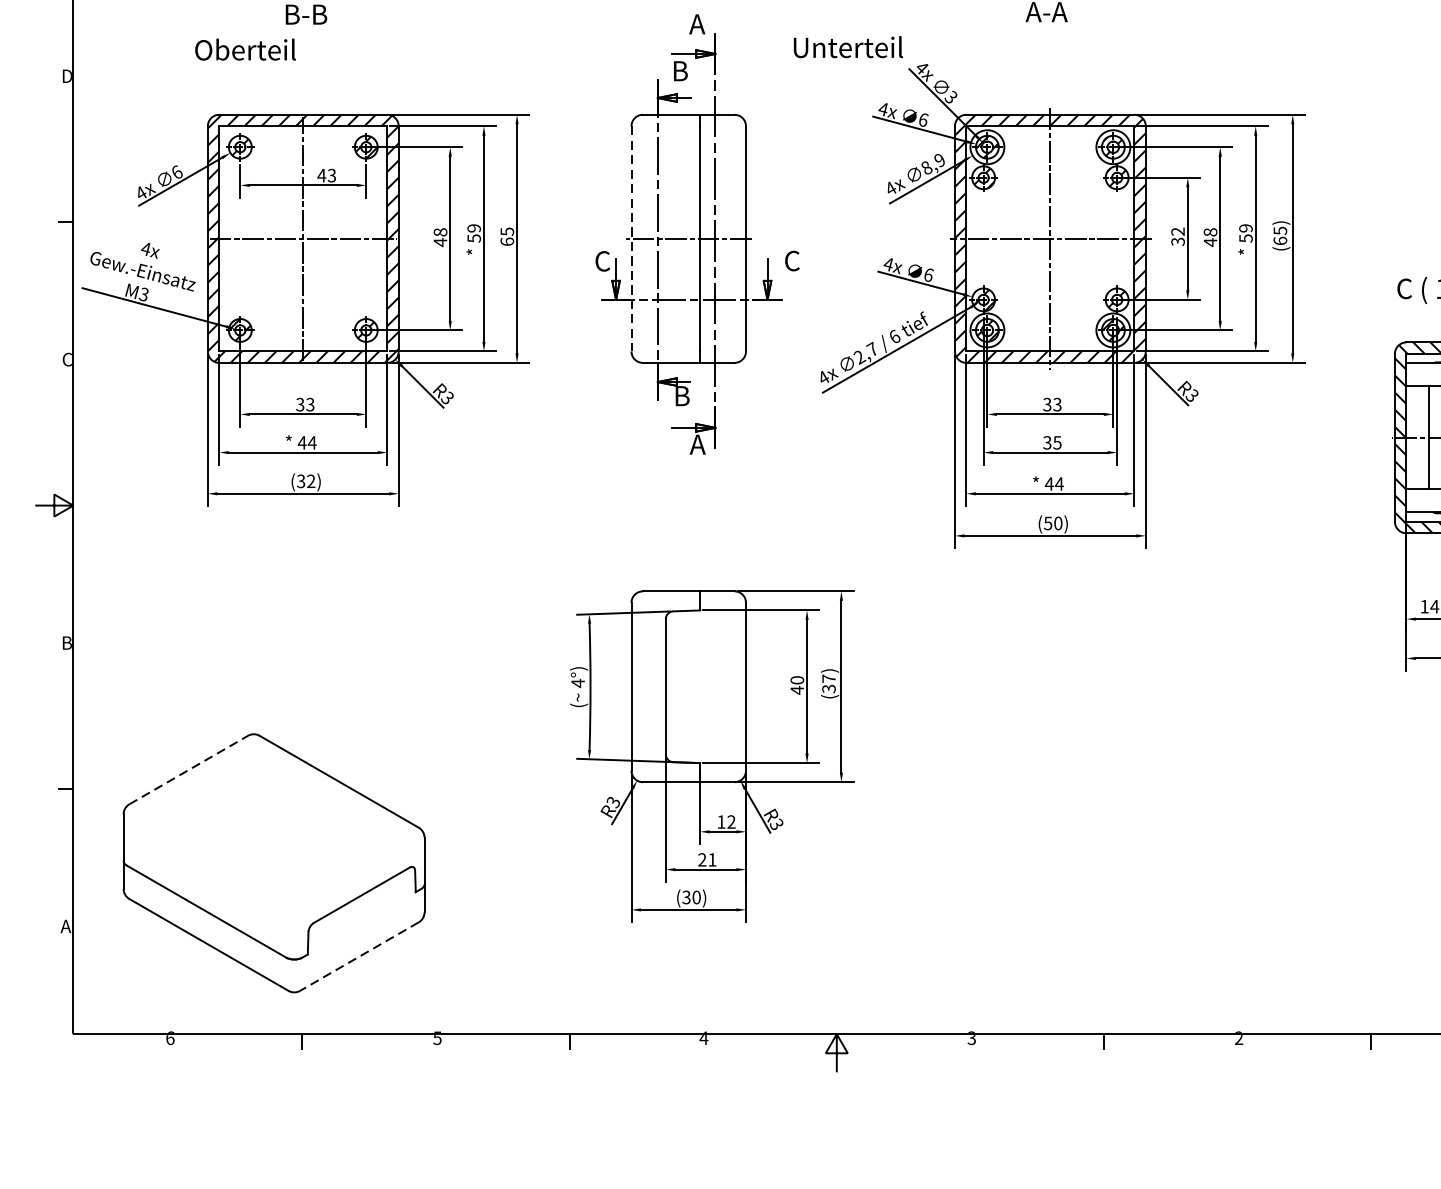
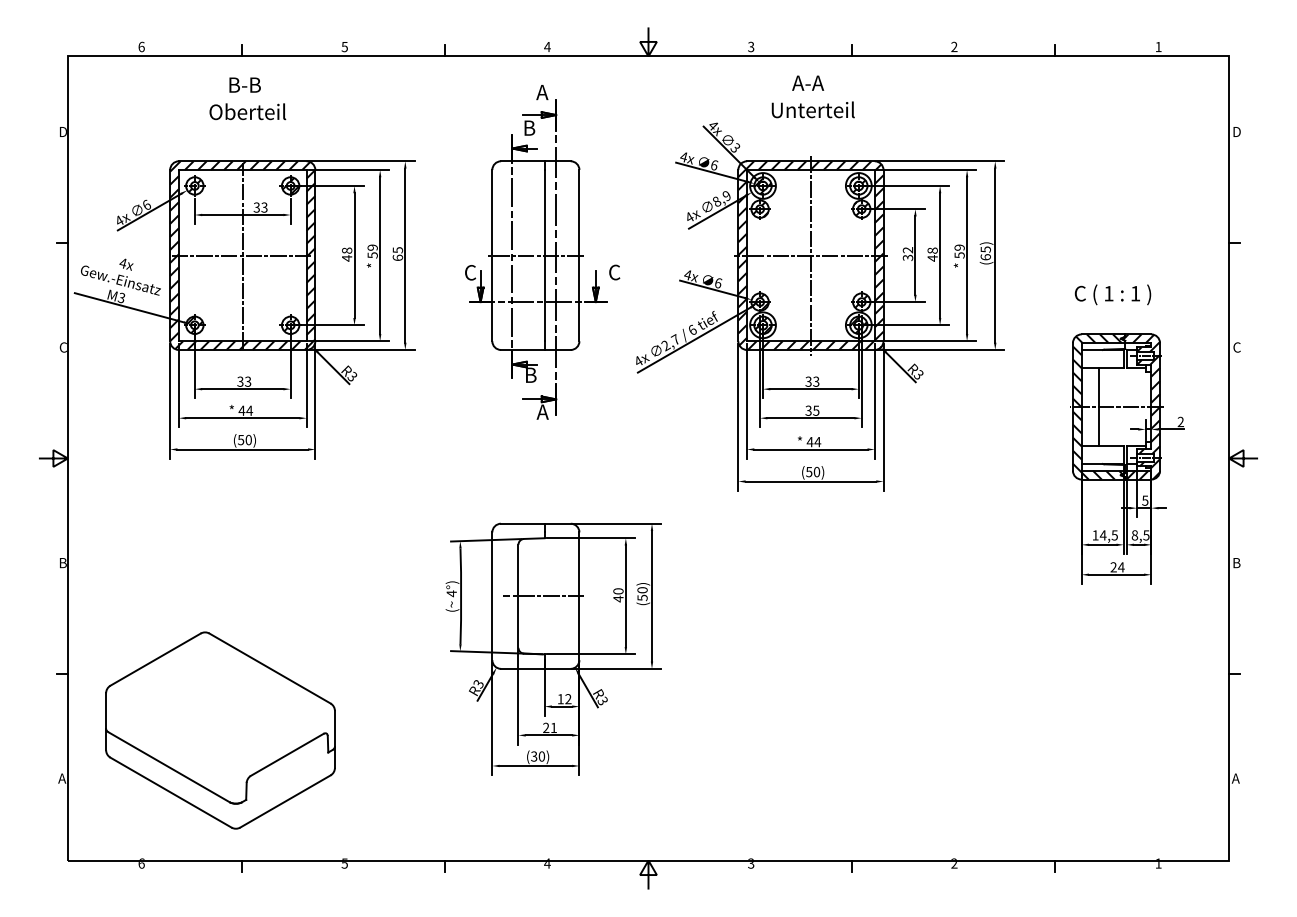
text: (847, 46) -> (812, 109), moved
text: (245, 49) -> (247, 111), moved
text: (321, 175) -> (256, 207), 43 -> 33
line: (631, 238) -> (492, 255), dashed -> solid
text: (305, 480) -> (244, 439), (32) -> (50)
text: (828, 683) -> (642, 593), (37) -> (50)
line: (698, 687) -> (543, 596), added
line: (189, 769) -> (156, 659), dashed -> solid
line: (359, 956) -> (285, 801), dashed -> solid

